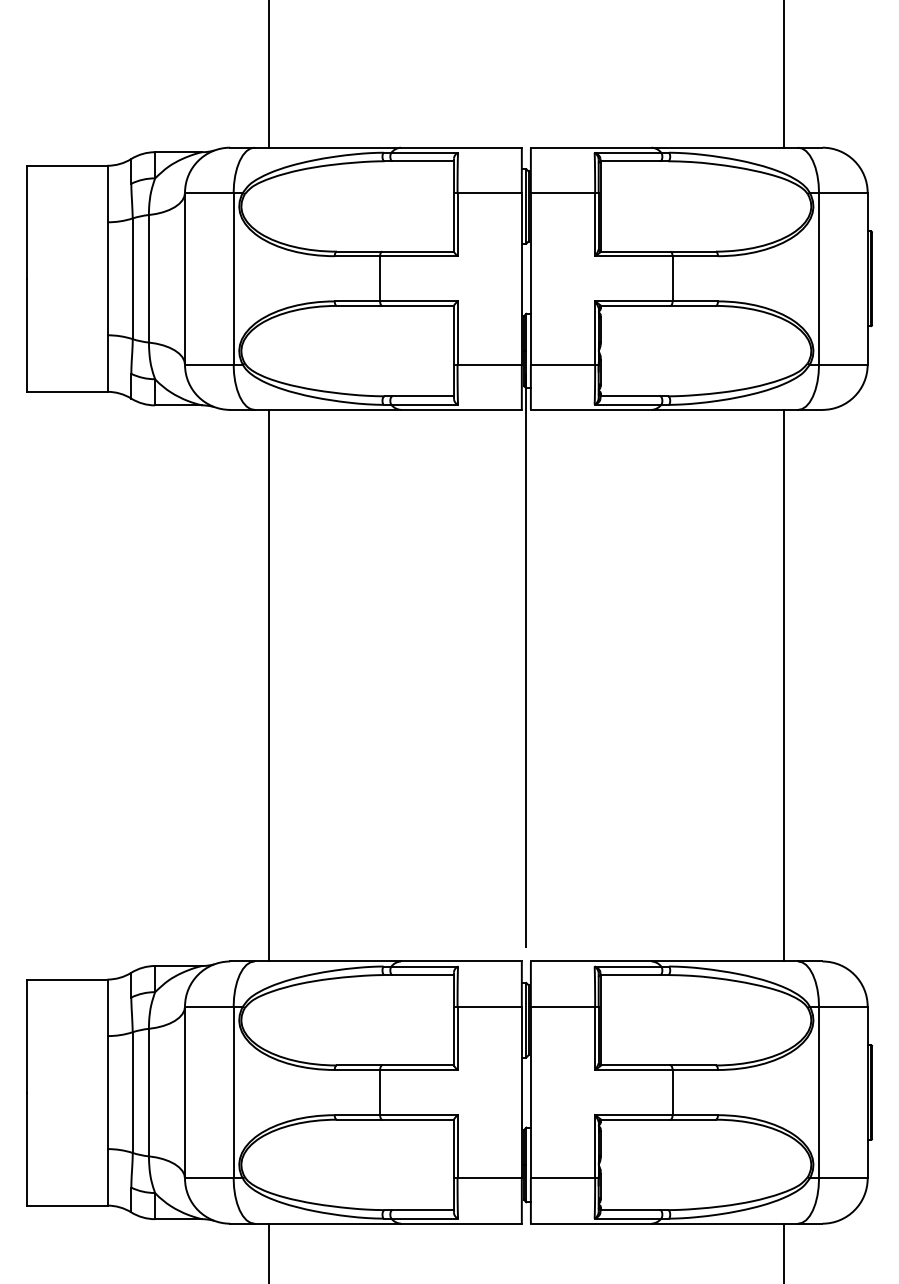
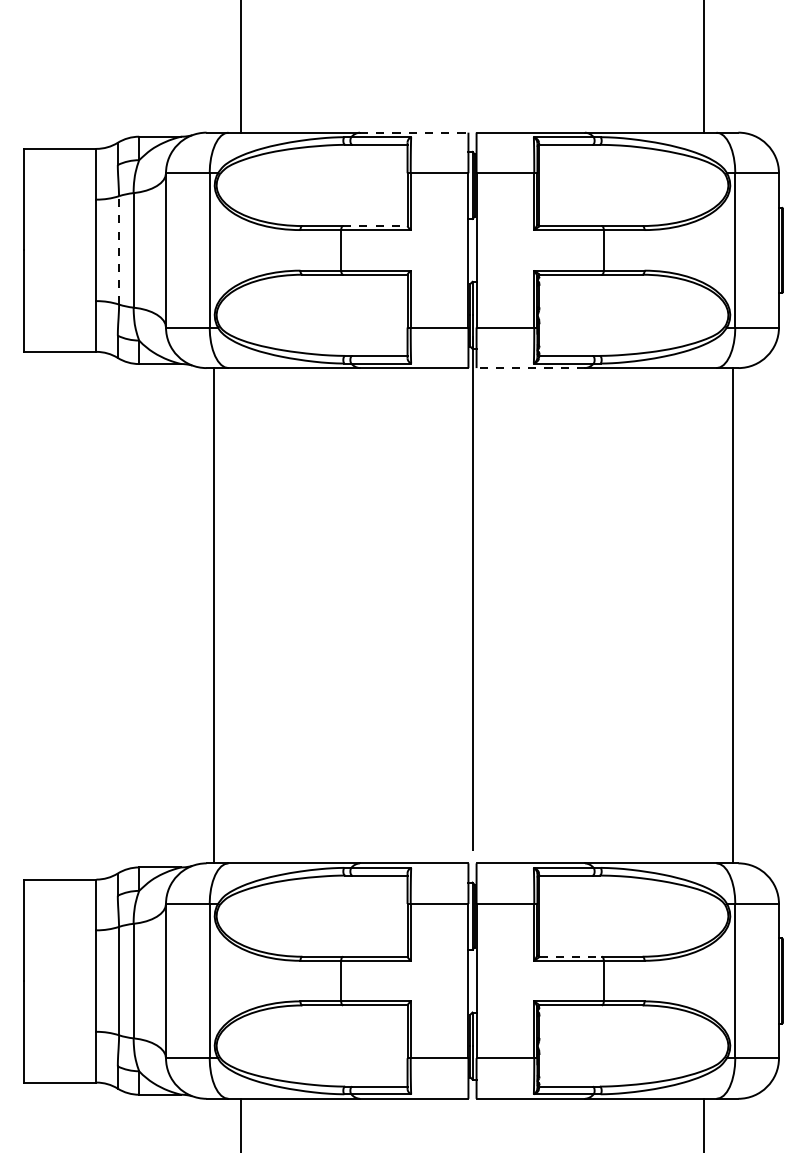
line: (461, 147) -> (414, 132), solid -> dashed
line: (418, 251) -> (375, 225), solid -> dashed
line: (132, 278) -> (118, 250), solid -> dashed
line: (590, 409) -> (530, 367), solid -> dashed
line: (268, 685) -> (214, 615), moved
line: (784, 685) -> (733, 615), moved
line: (635, 1065) -> (570, 956), solid -> dashed

